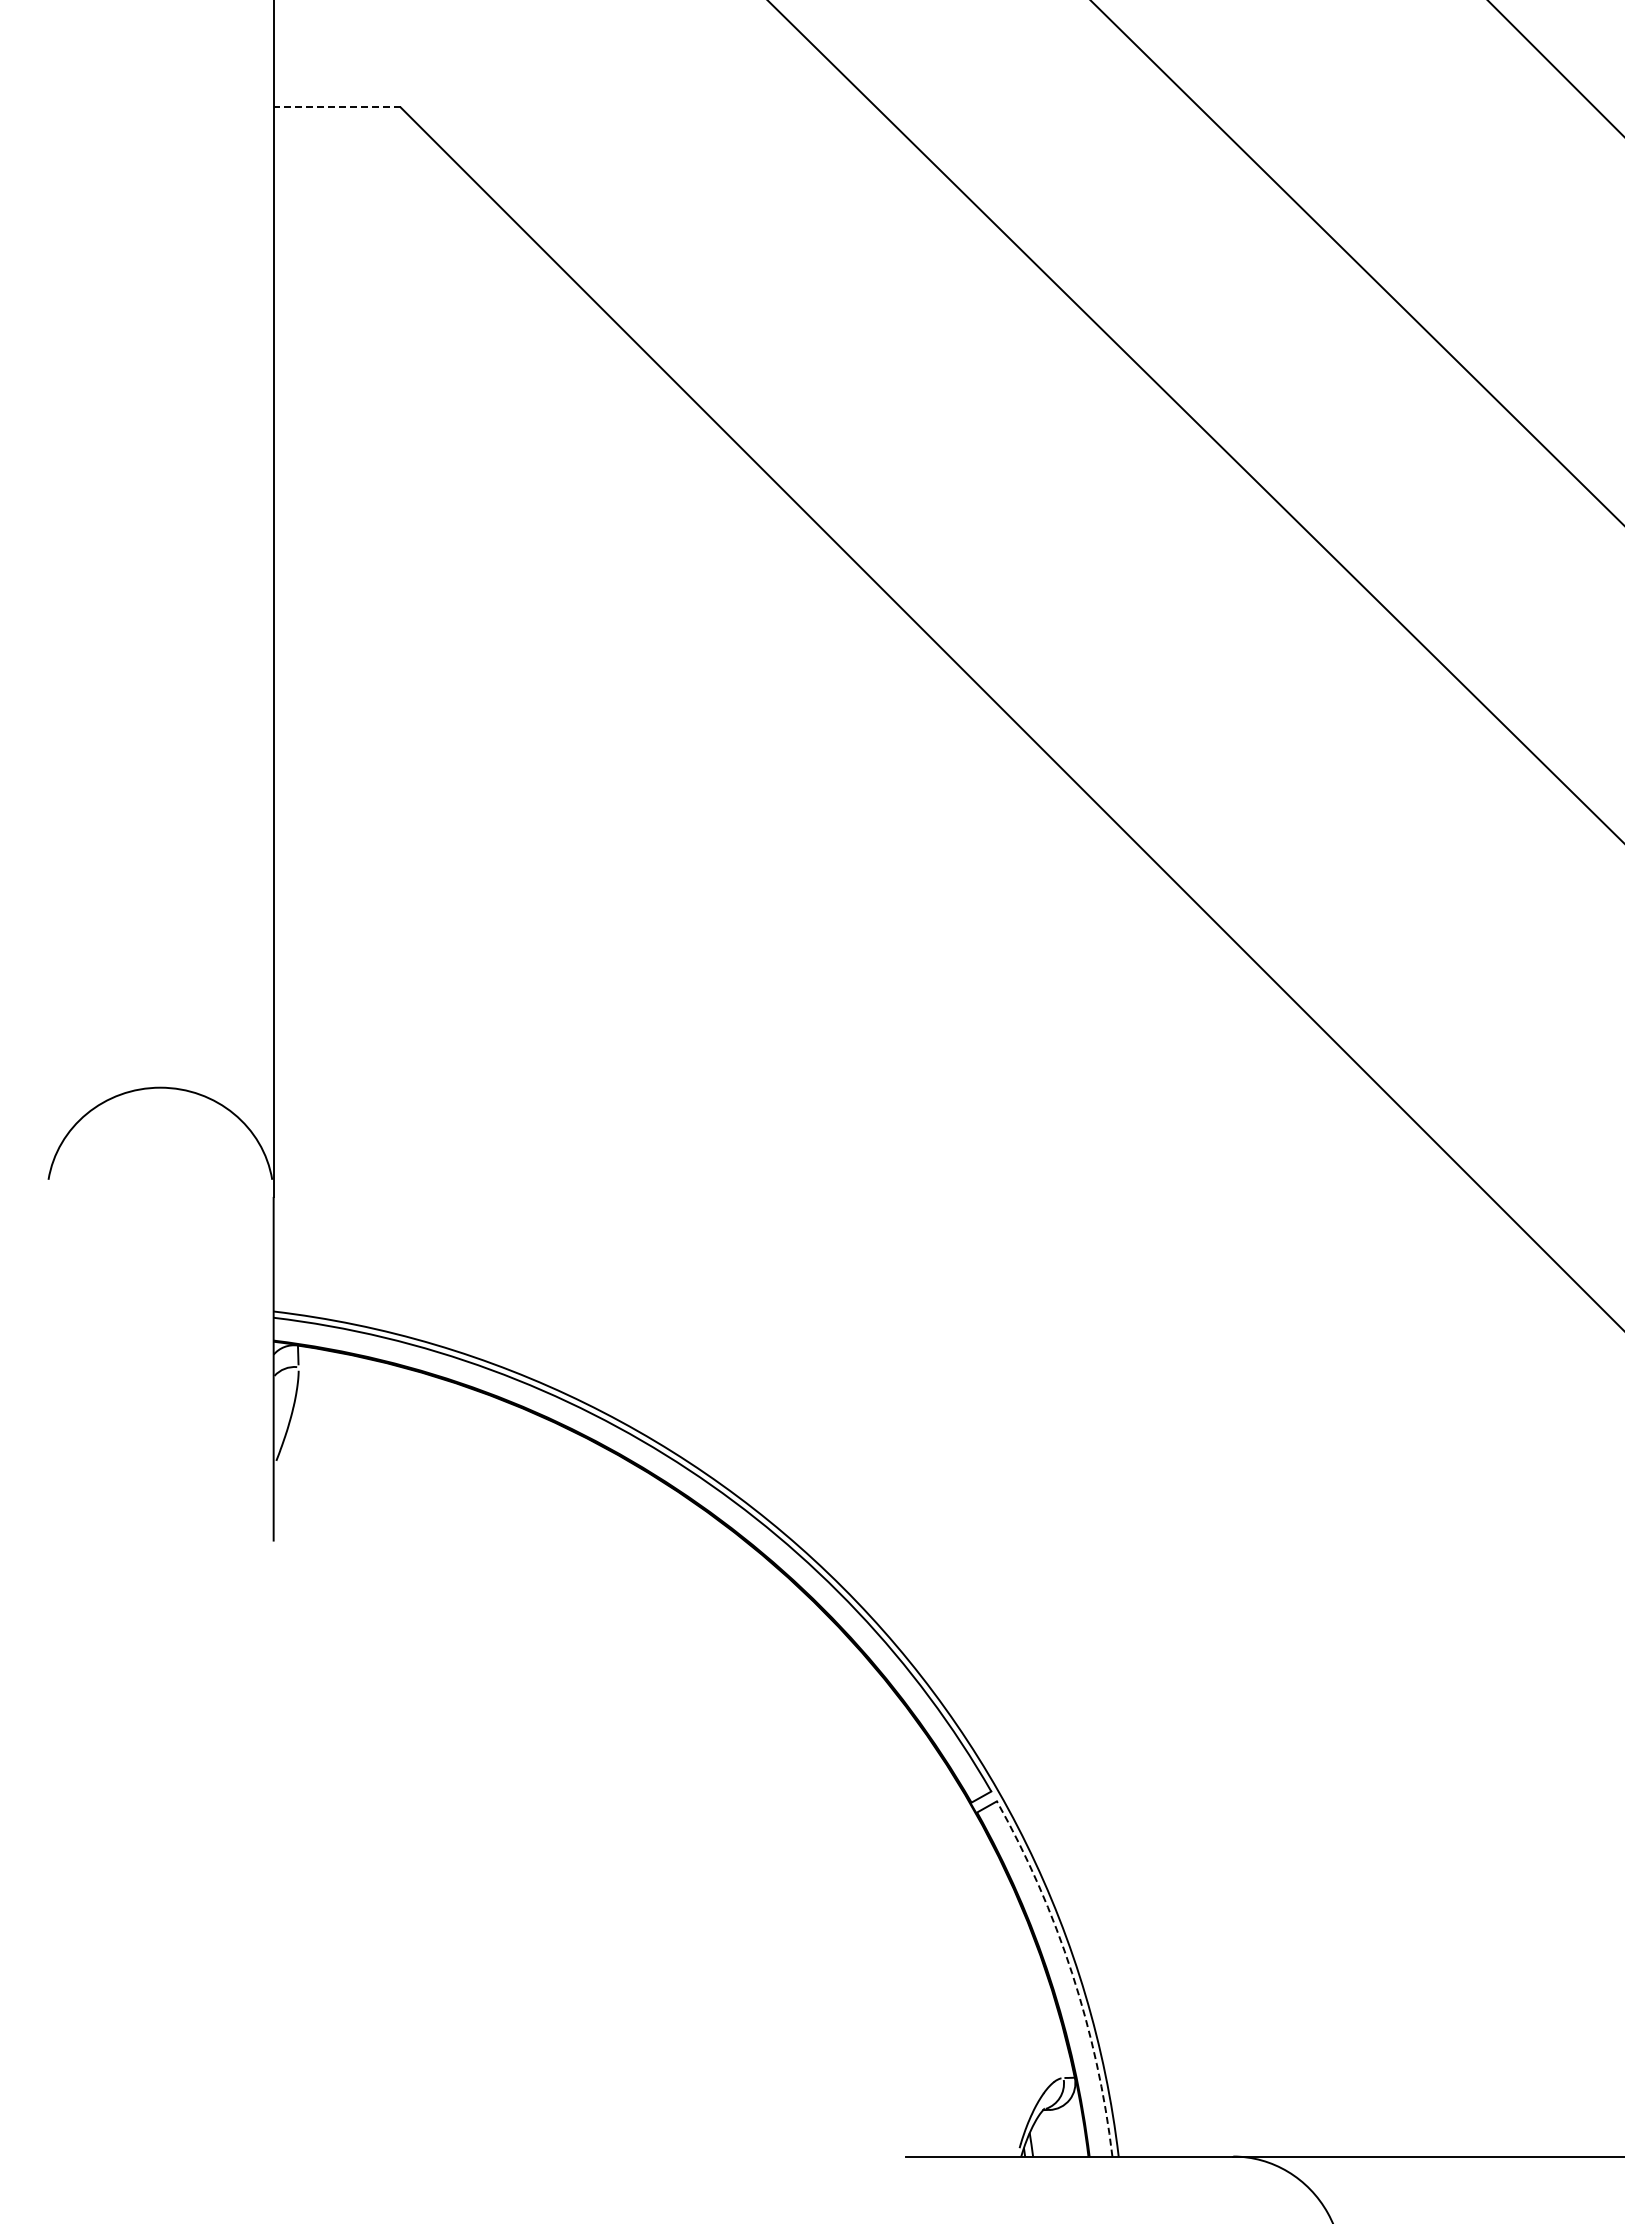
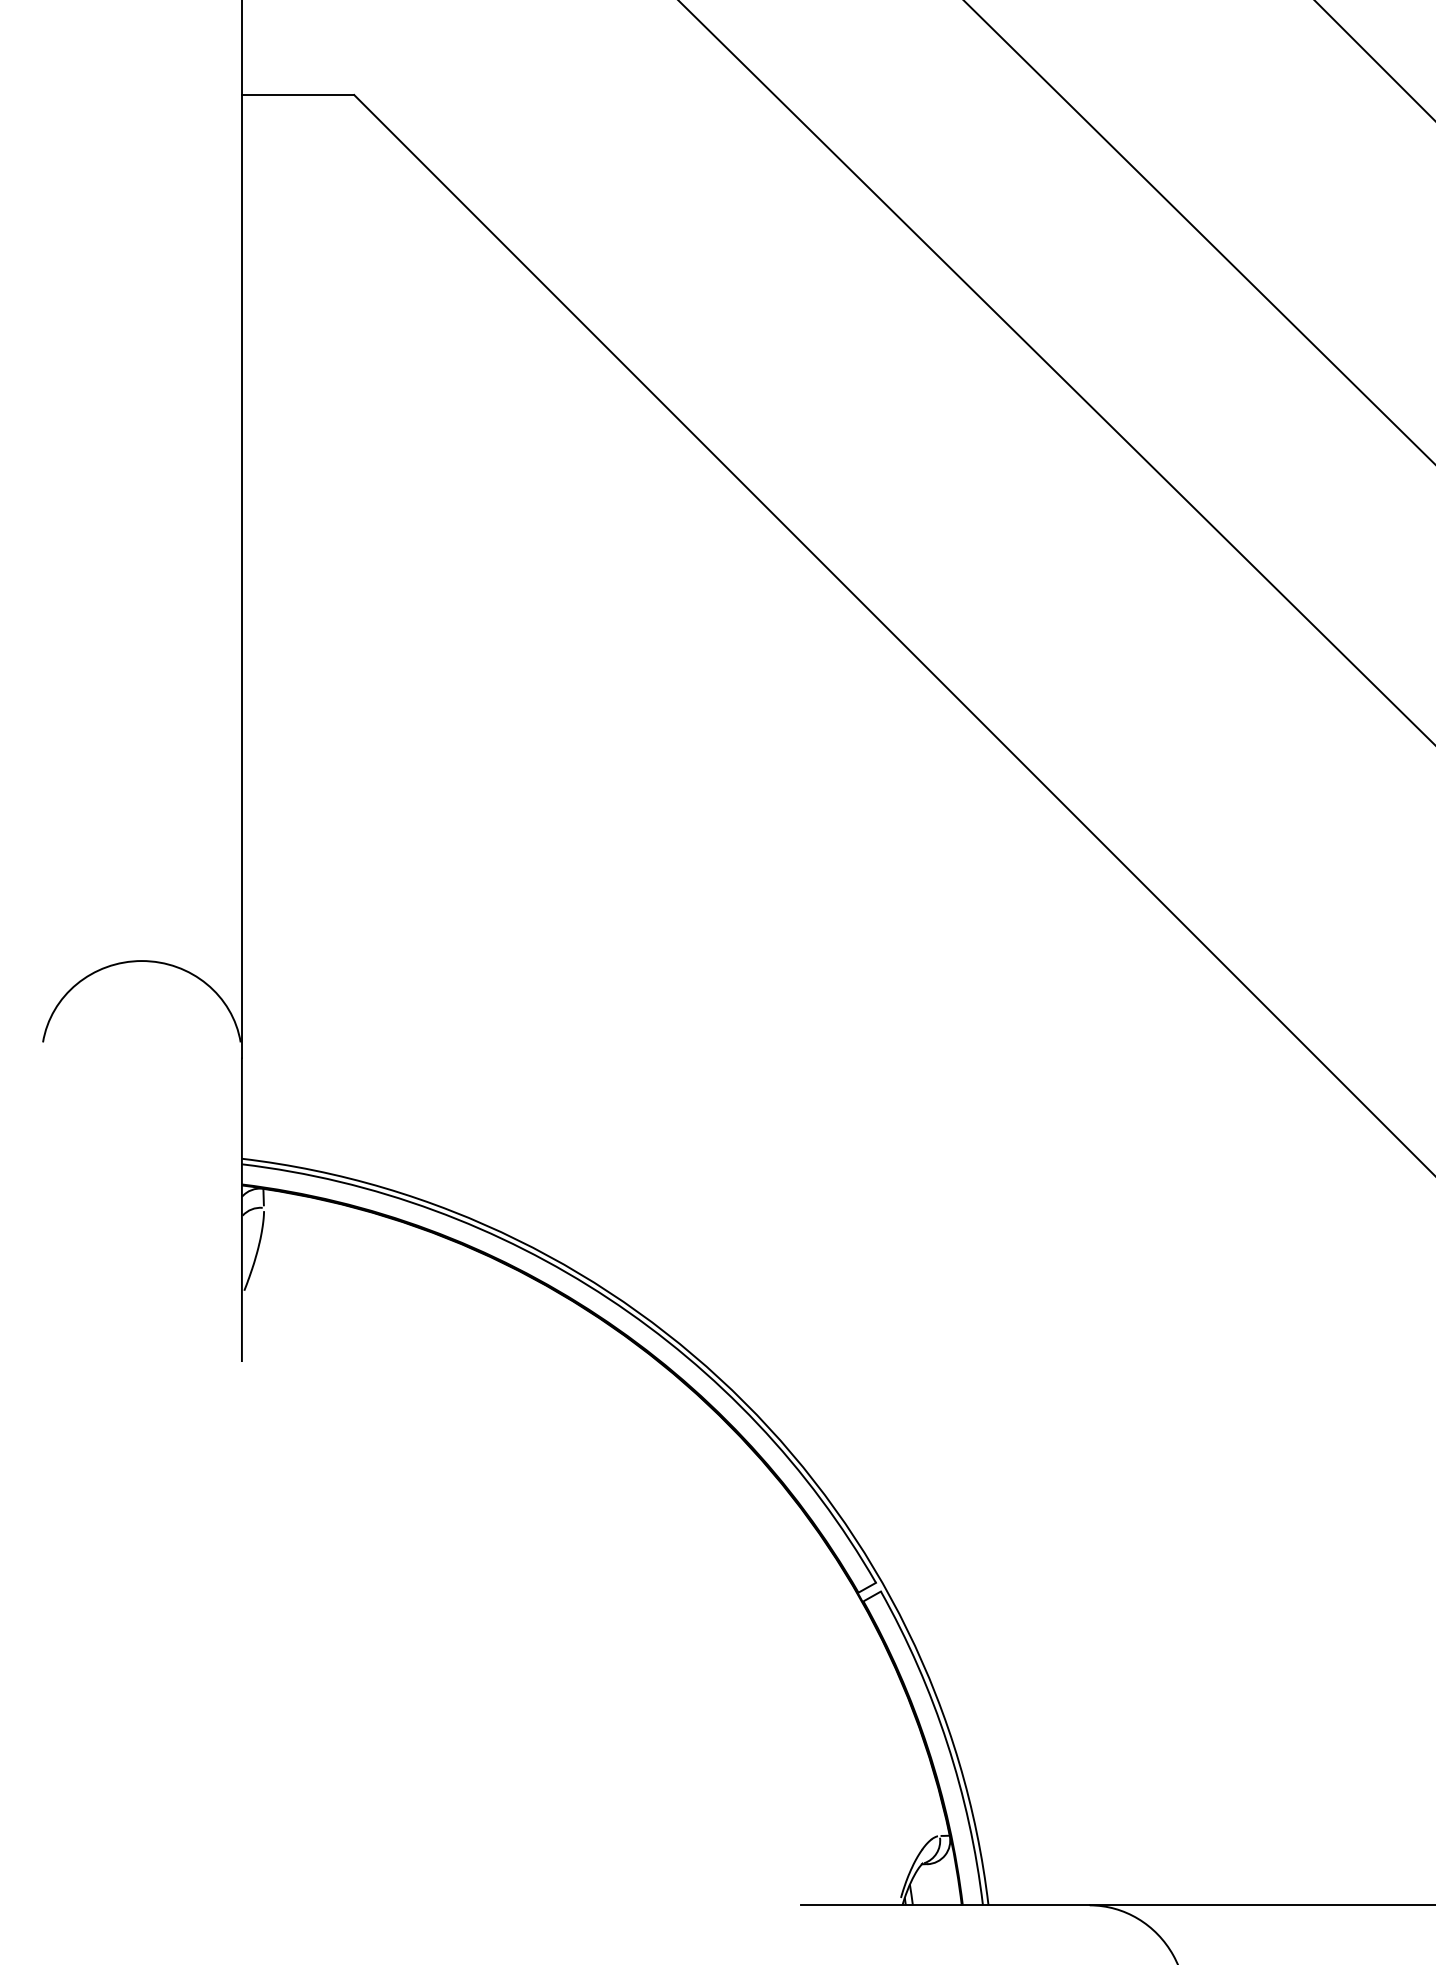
line: (337, 107) -> (298, 95), dashed -> solid
arc: (1072, 1973) -> (947, 1743), dashed -> solid

